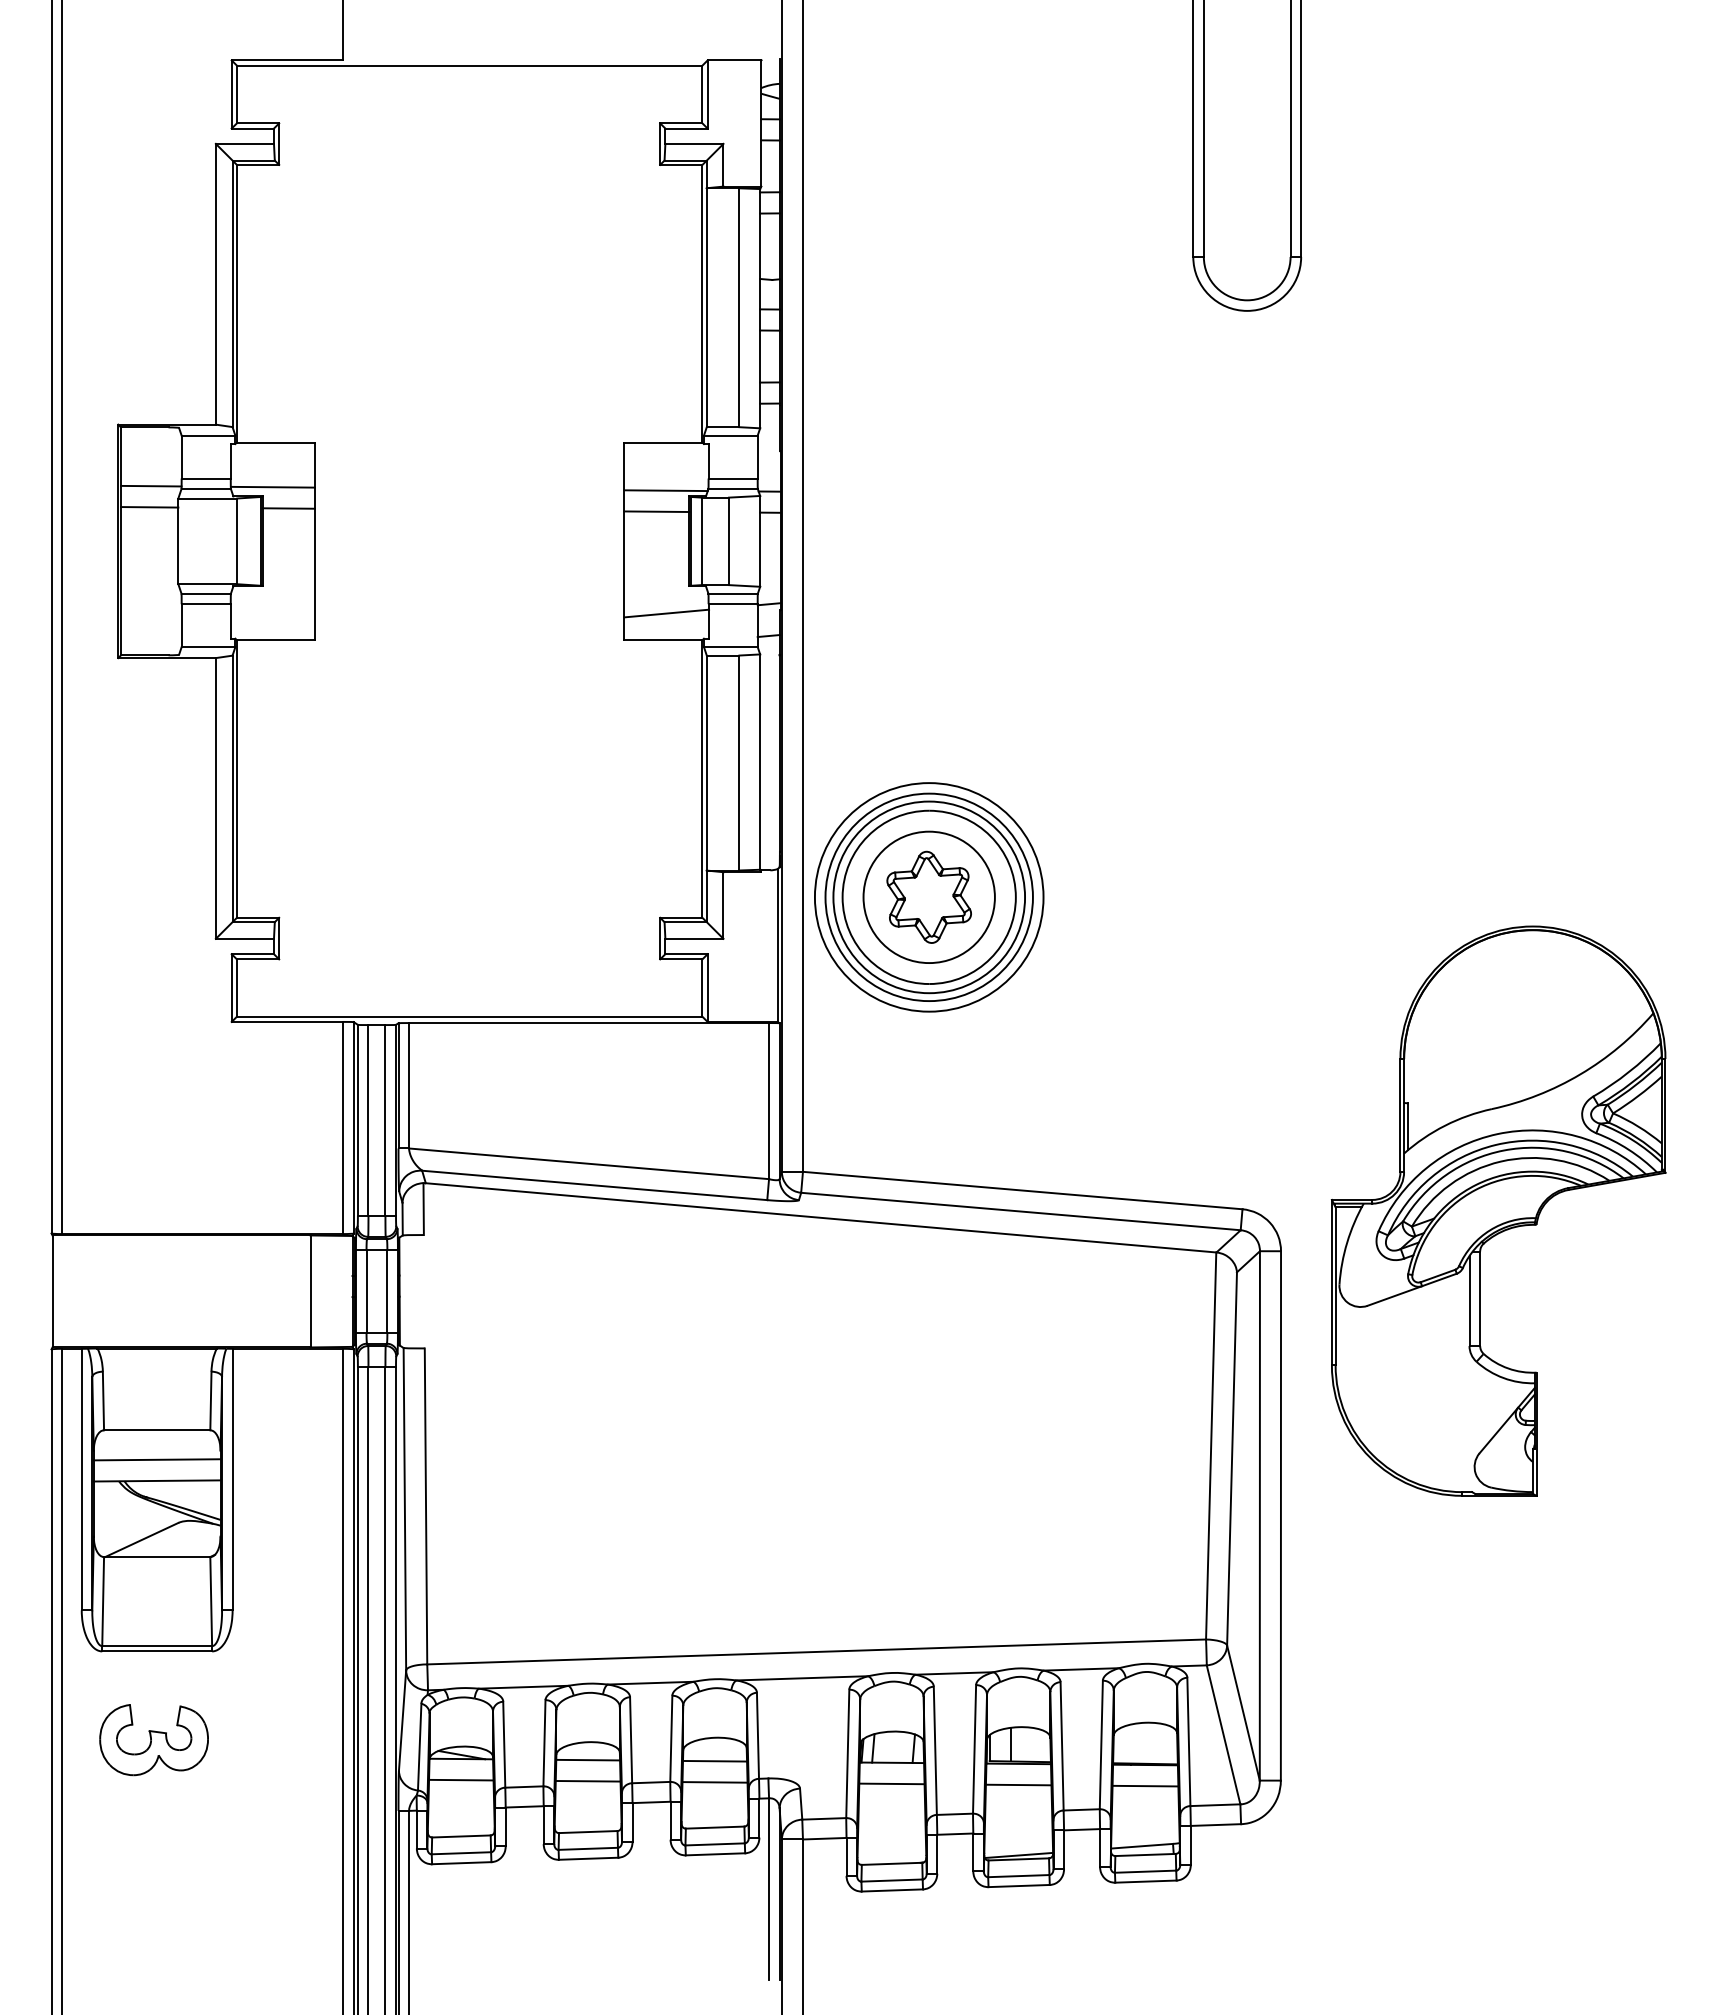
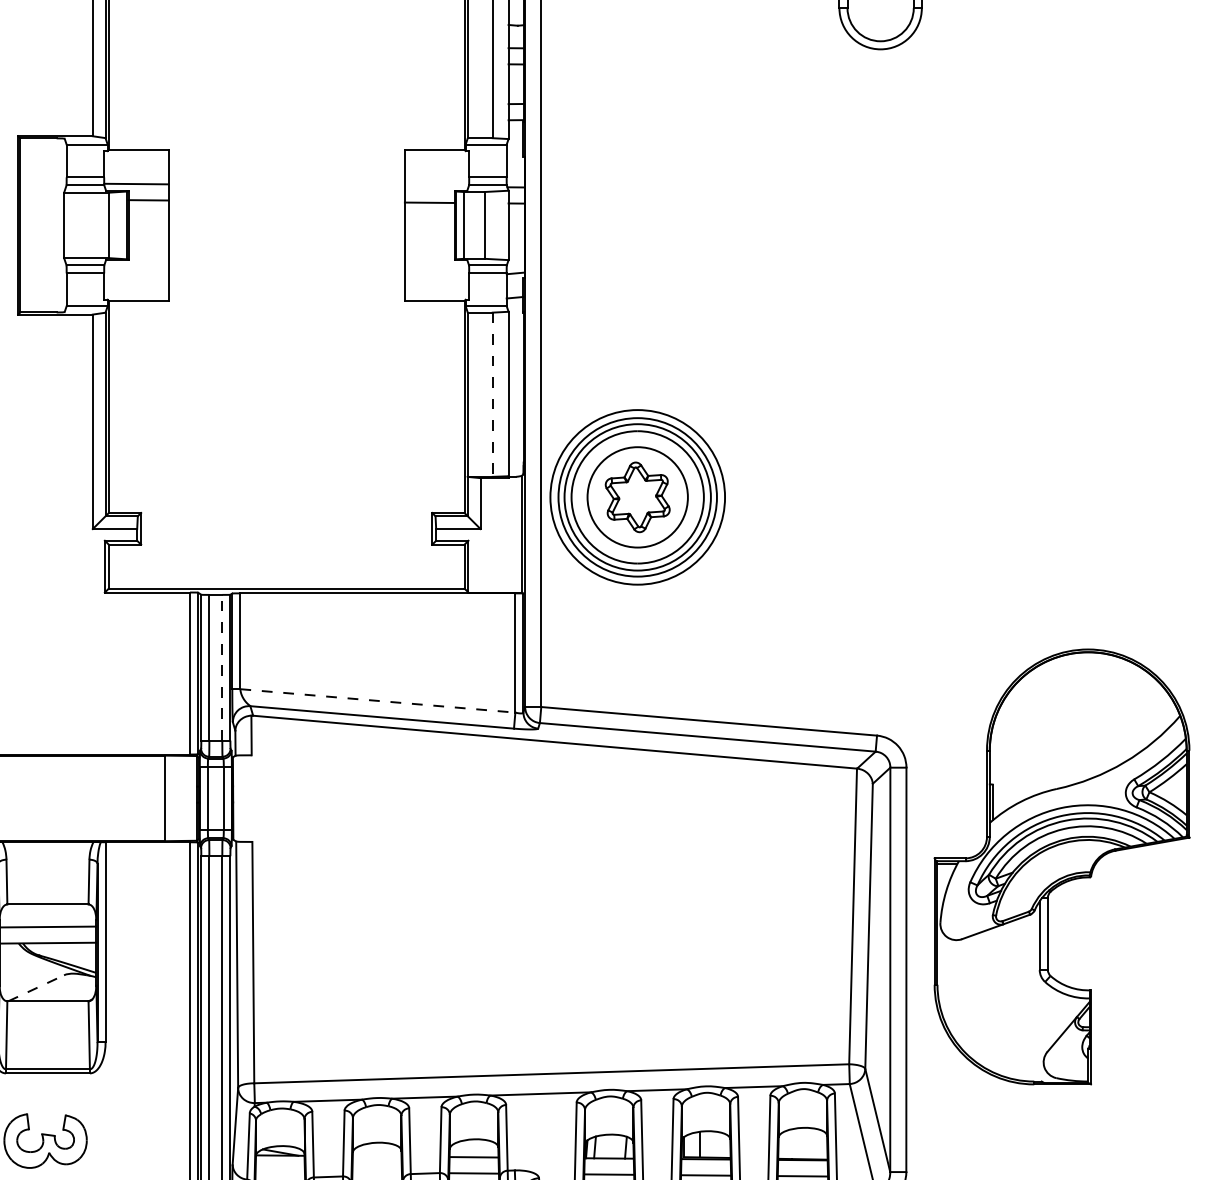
line: (151, 485) -> (43, 182), removed
line: (665, 490) -> (436, 186), removed
line: (149, 507) -> (42, 199), removed
line: (666, 613) -> (437, 280), removed
line: (739, 763) -> (492, 395), solid -> dashed
line: (385, 1119) -> (222, 667), solid -> dashed
line: (589, 1163) -> (378, 700), solid -> dashed
part: (1498, 1210) -> (1061, 866), moved
line: (142, 1539) -> (36, 987), solid -> dashed
line: (588, 1759) -> (377, 1155), removed
line: (461, 1779) -> (280, 1171), removed
line: (587, 1780) -> (376, 1171), removed

